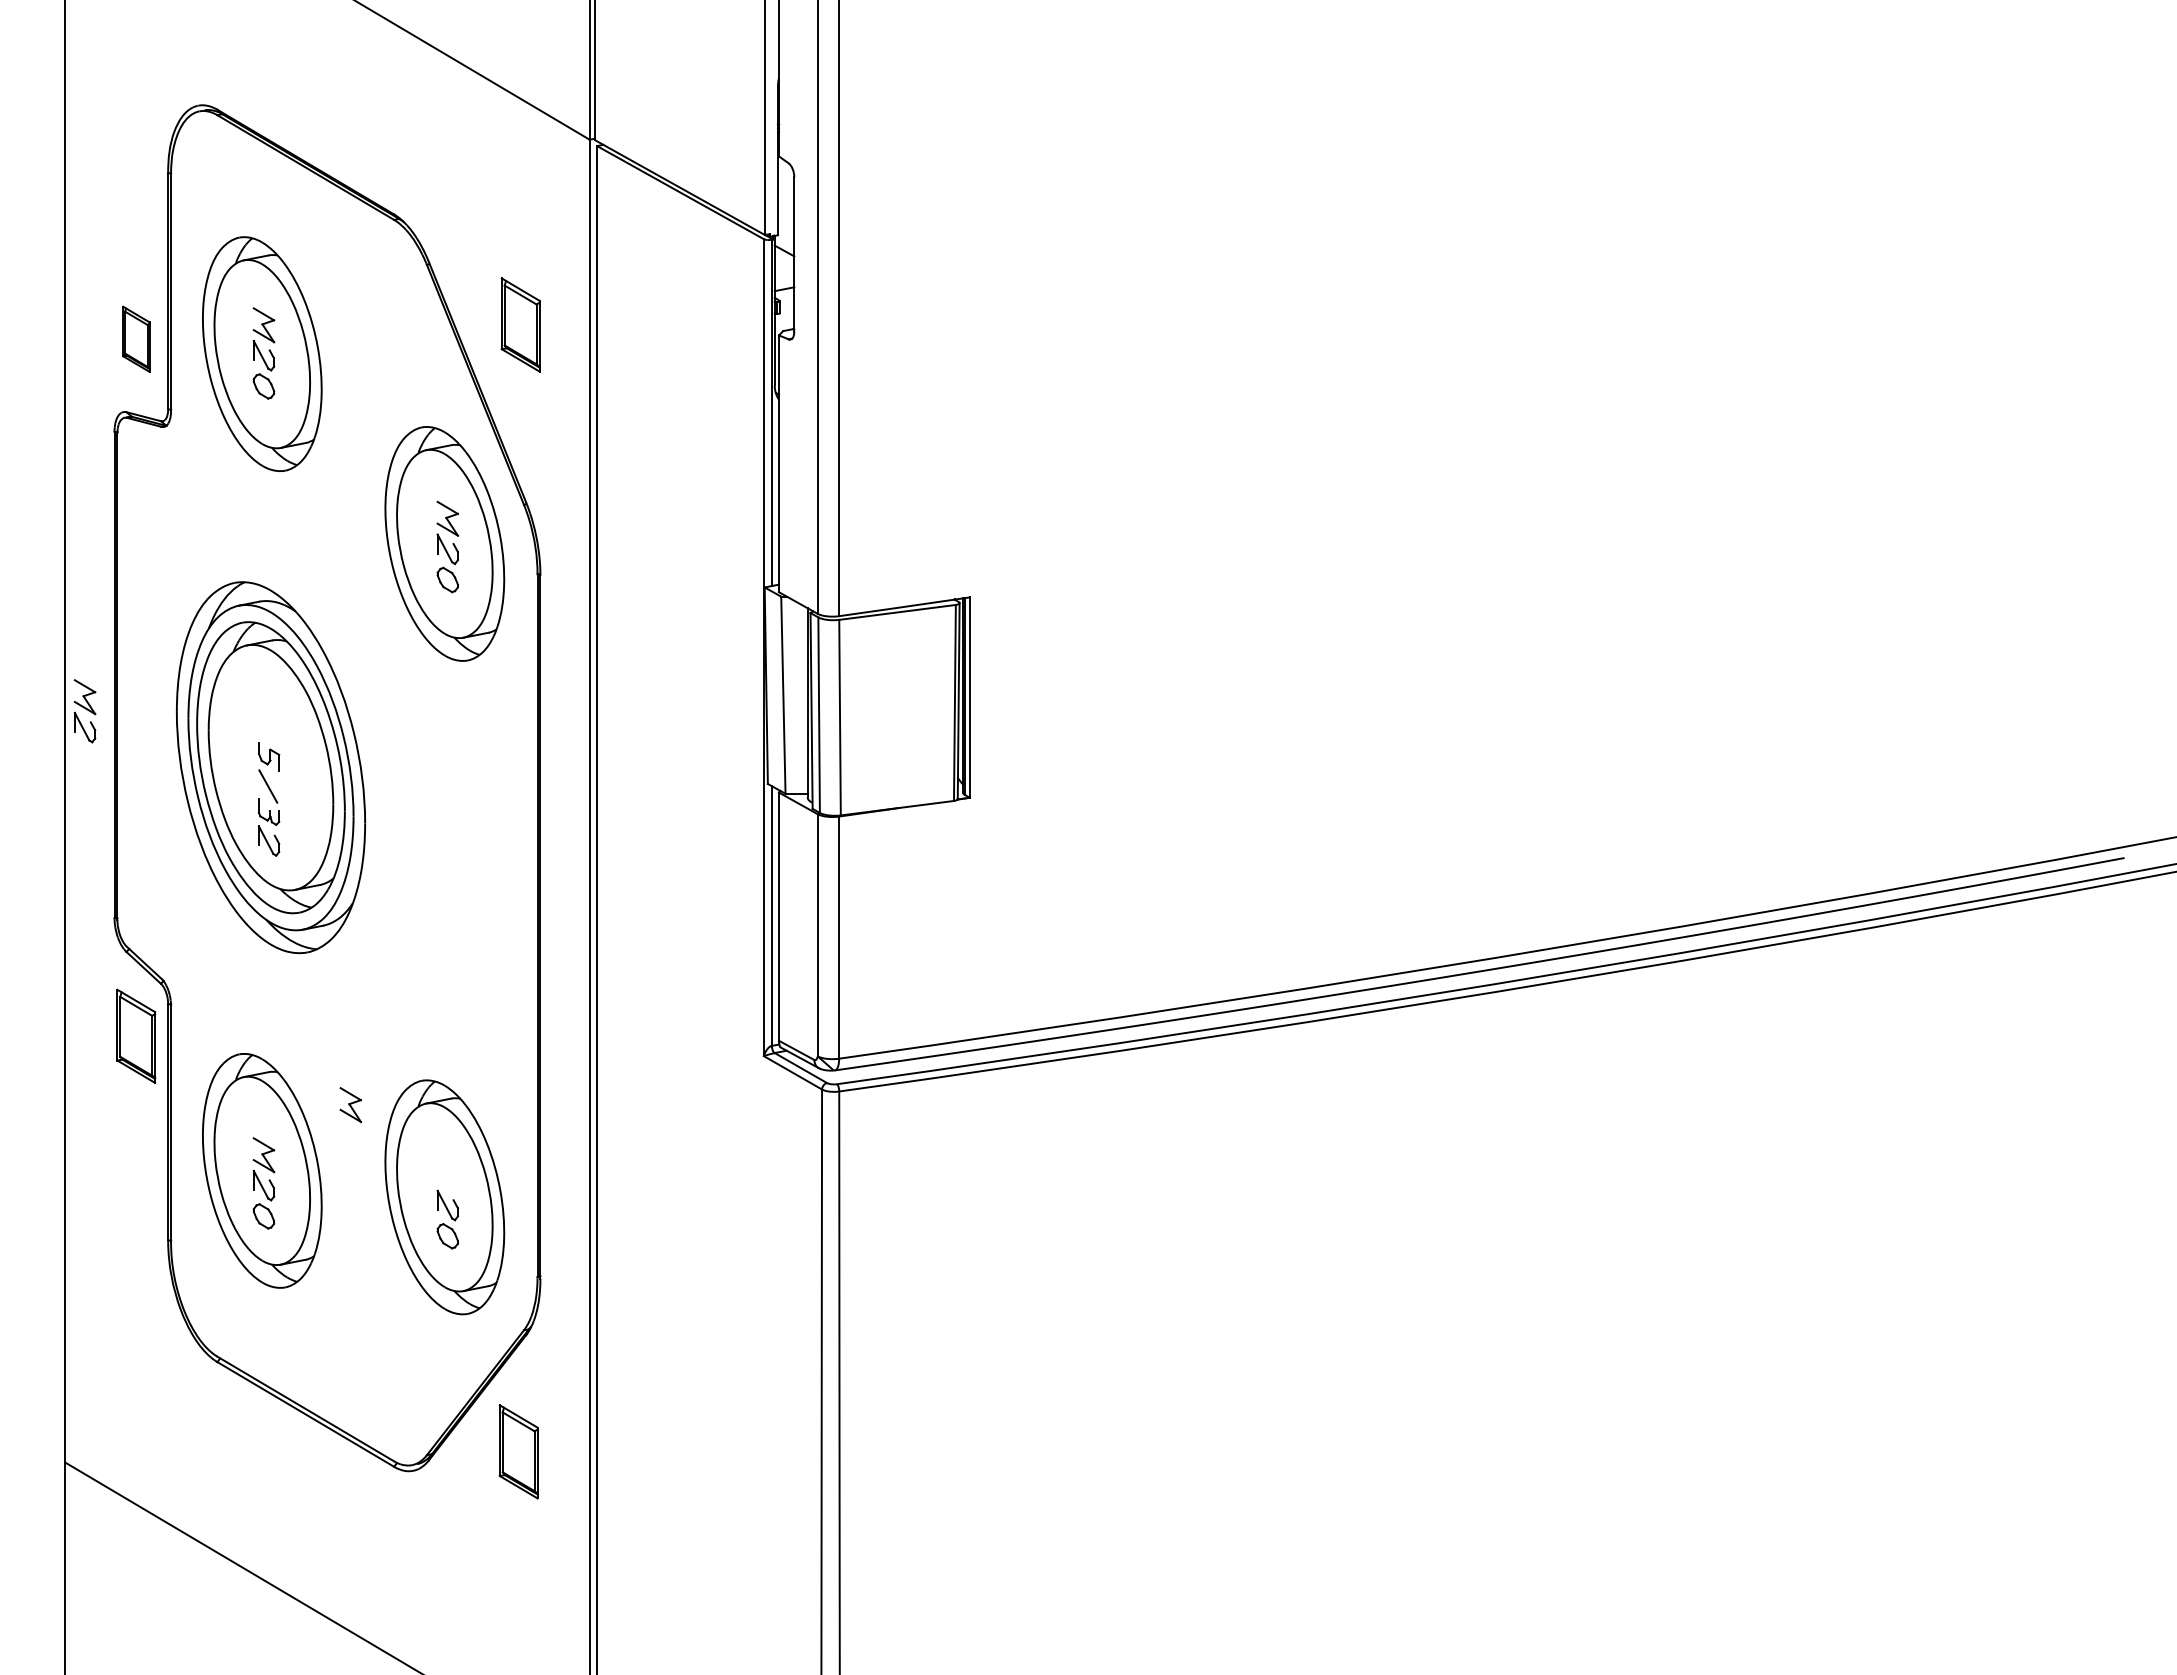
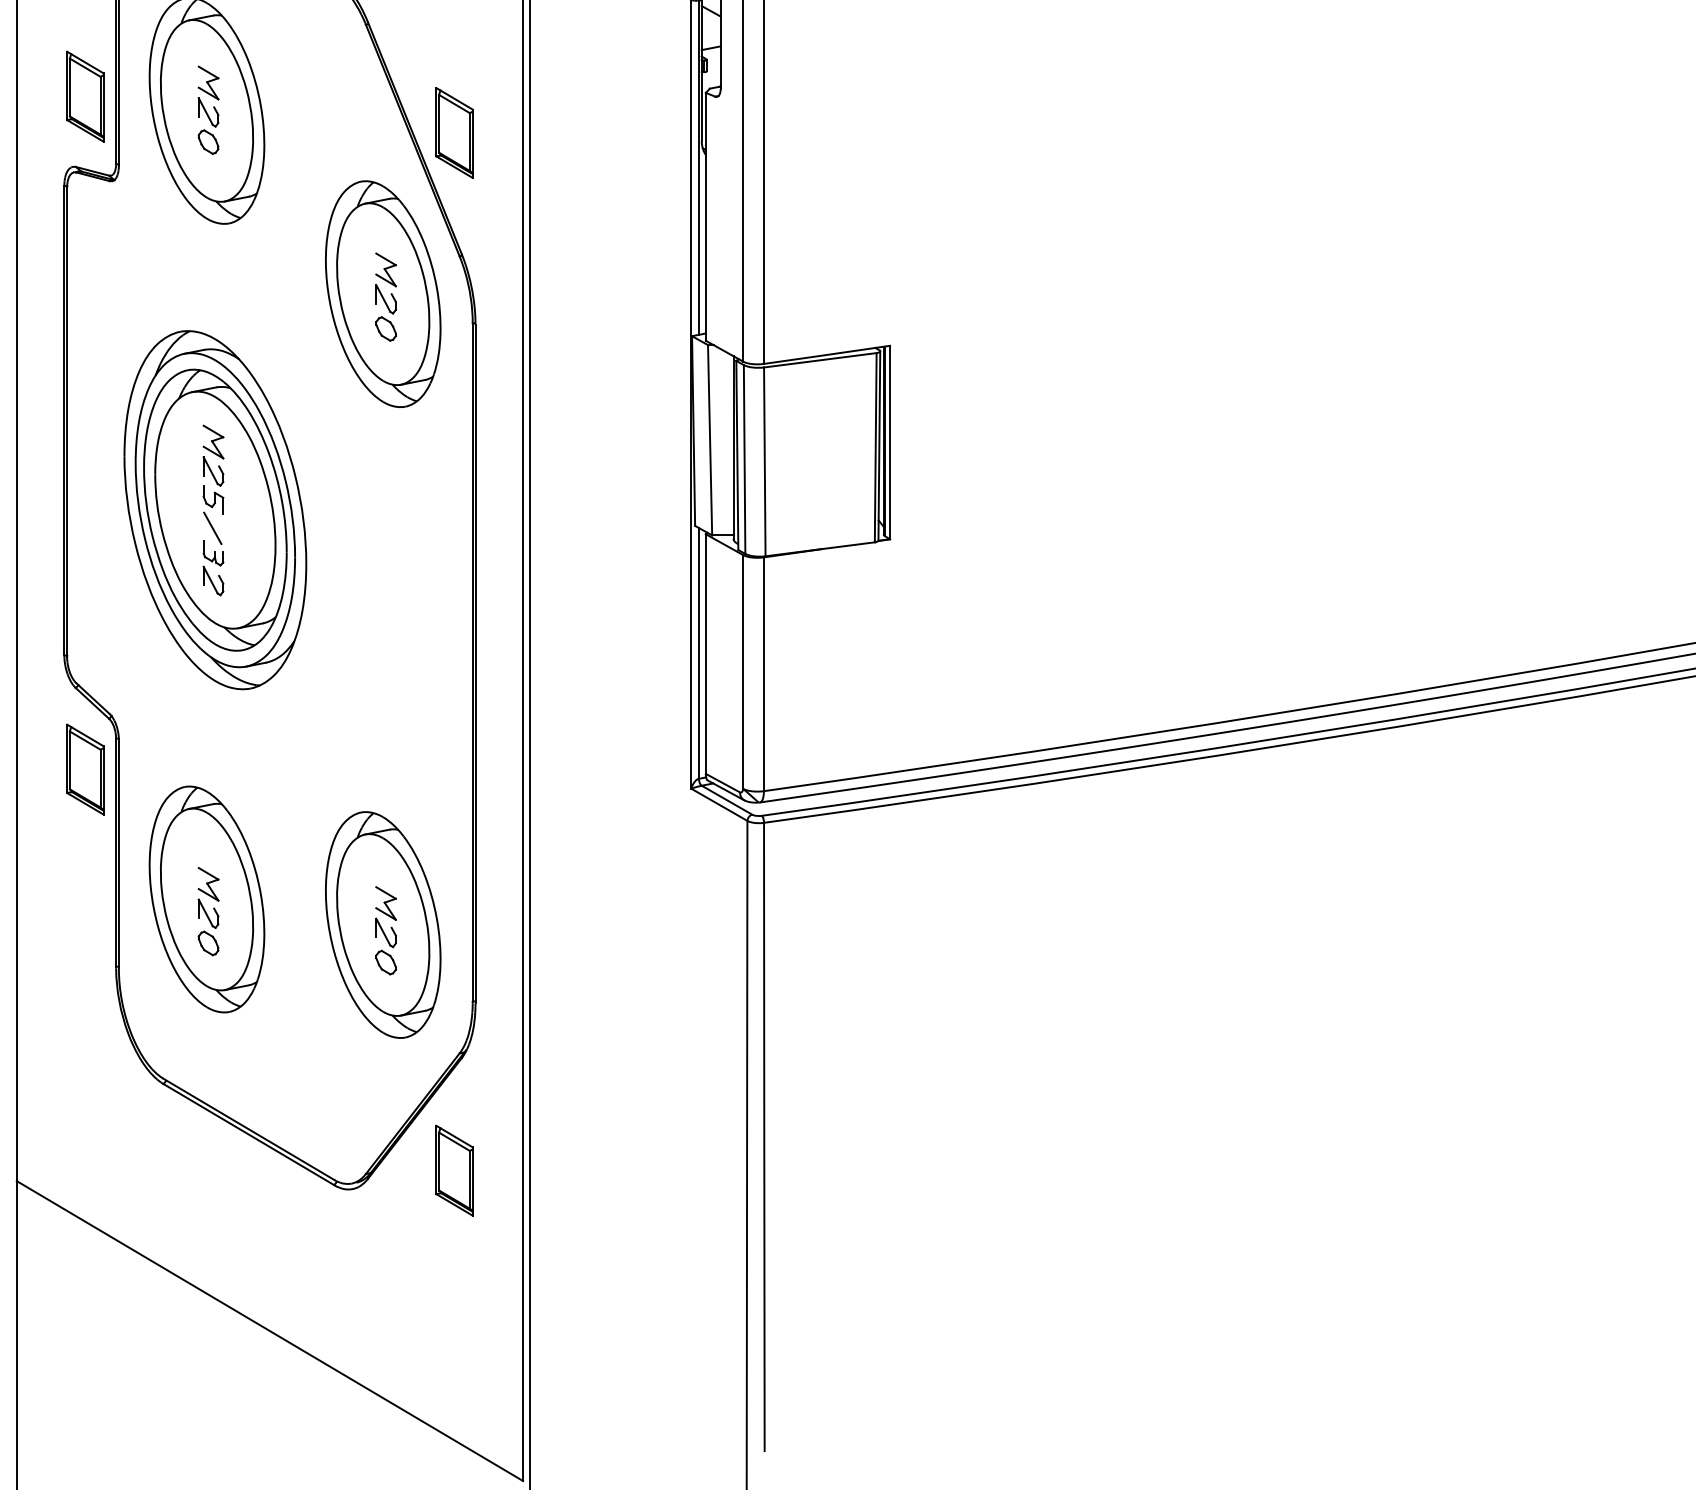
part: (520, 324) -> (454, 132), moved
part: (136, 338) -> (85, 95), size x1.43
part: (84, 711) -> (212, 455), moved
part: (350, 1104) -> (385, 902), moved

